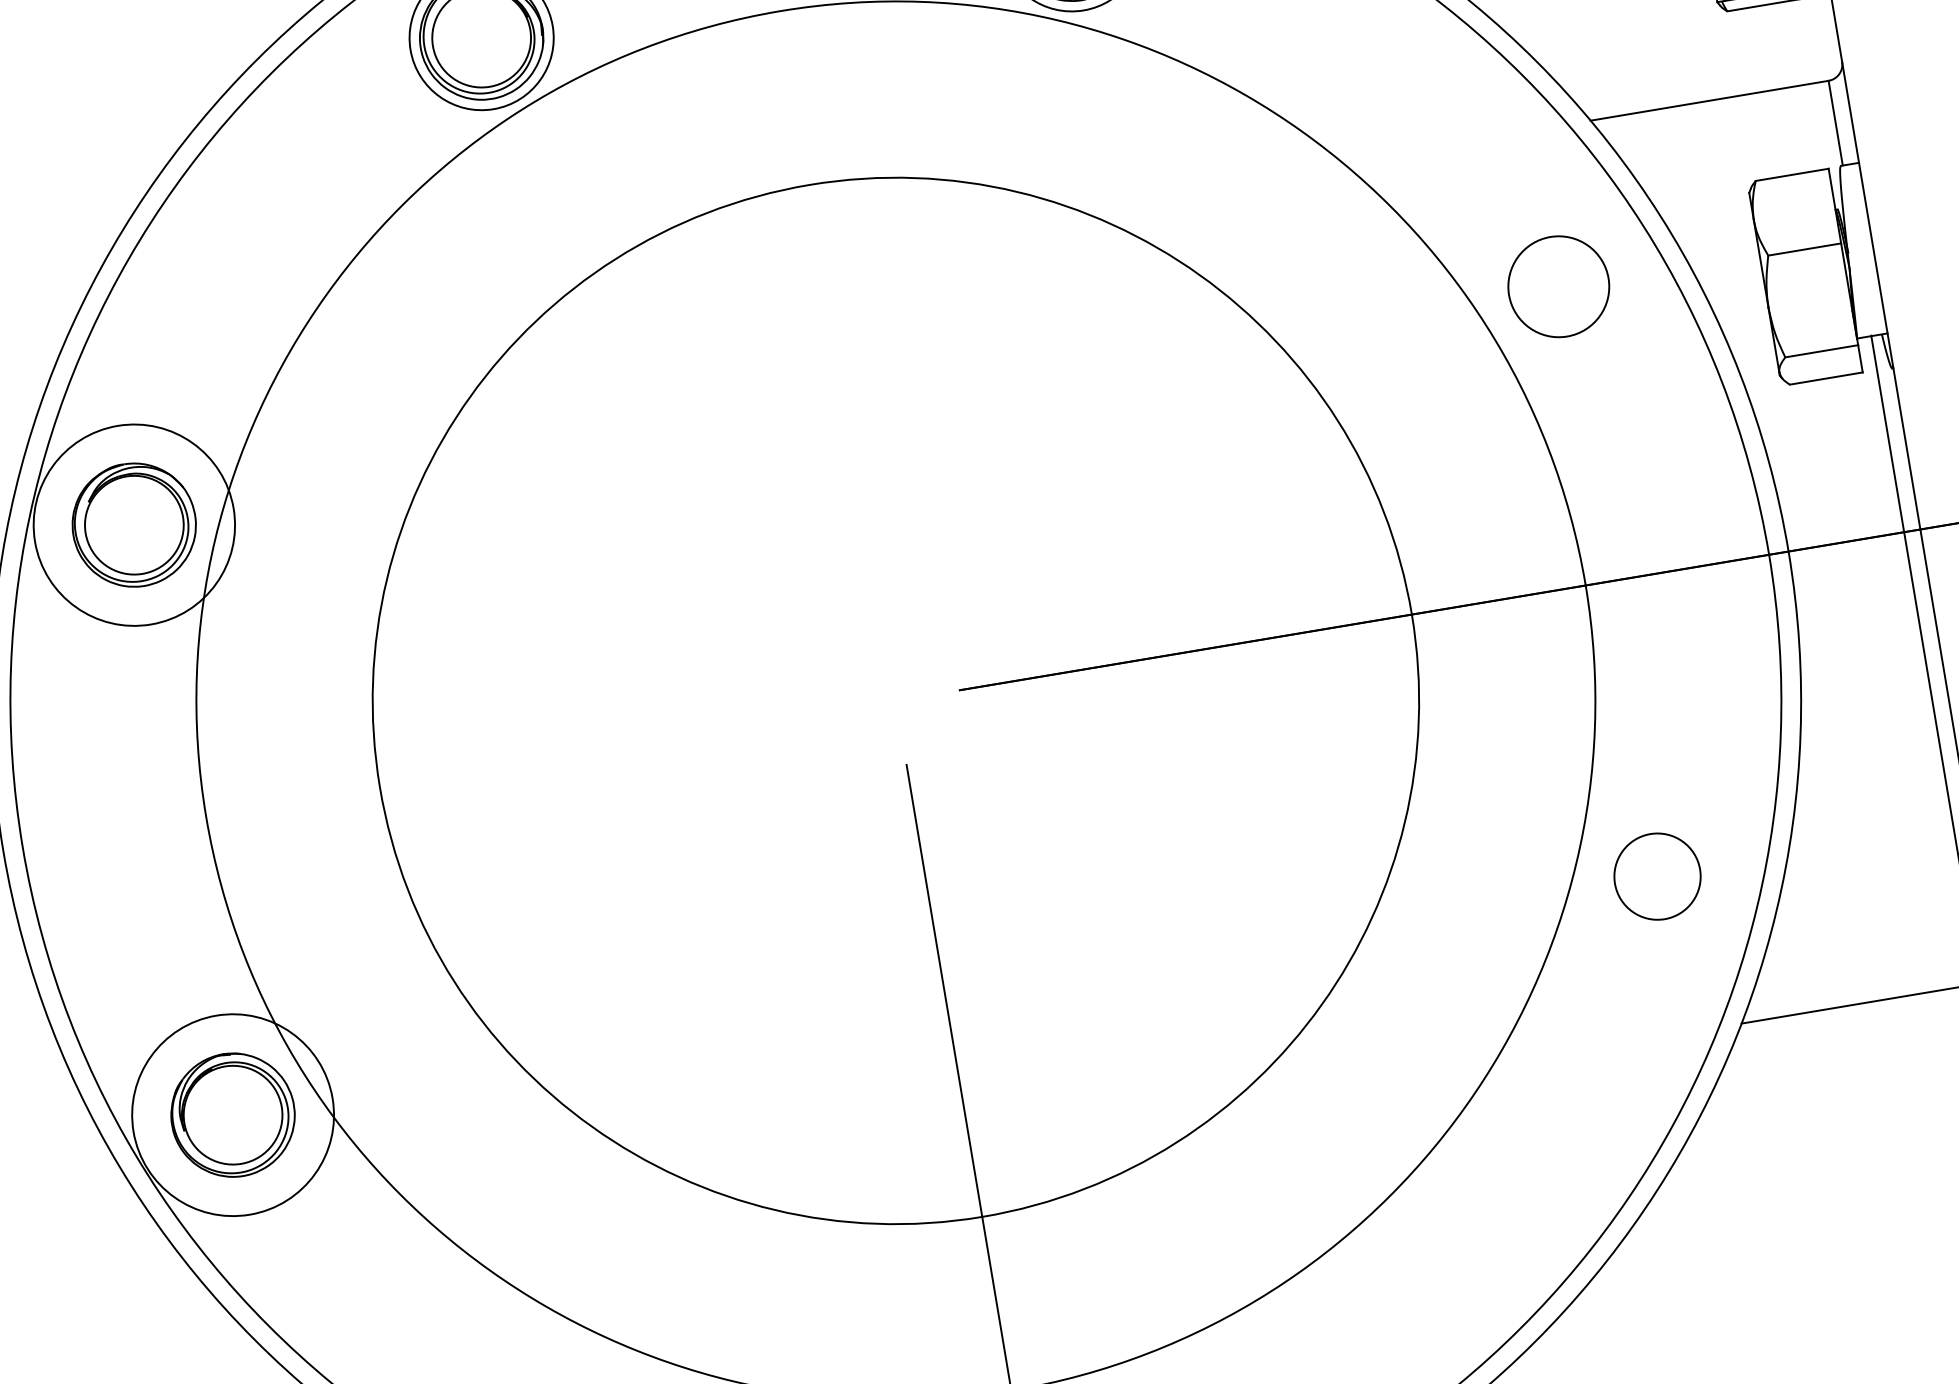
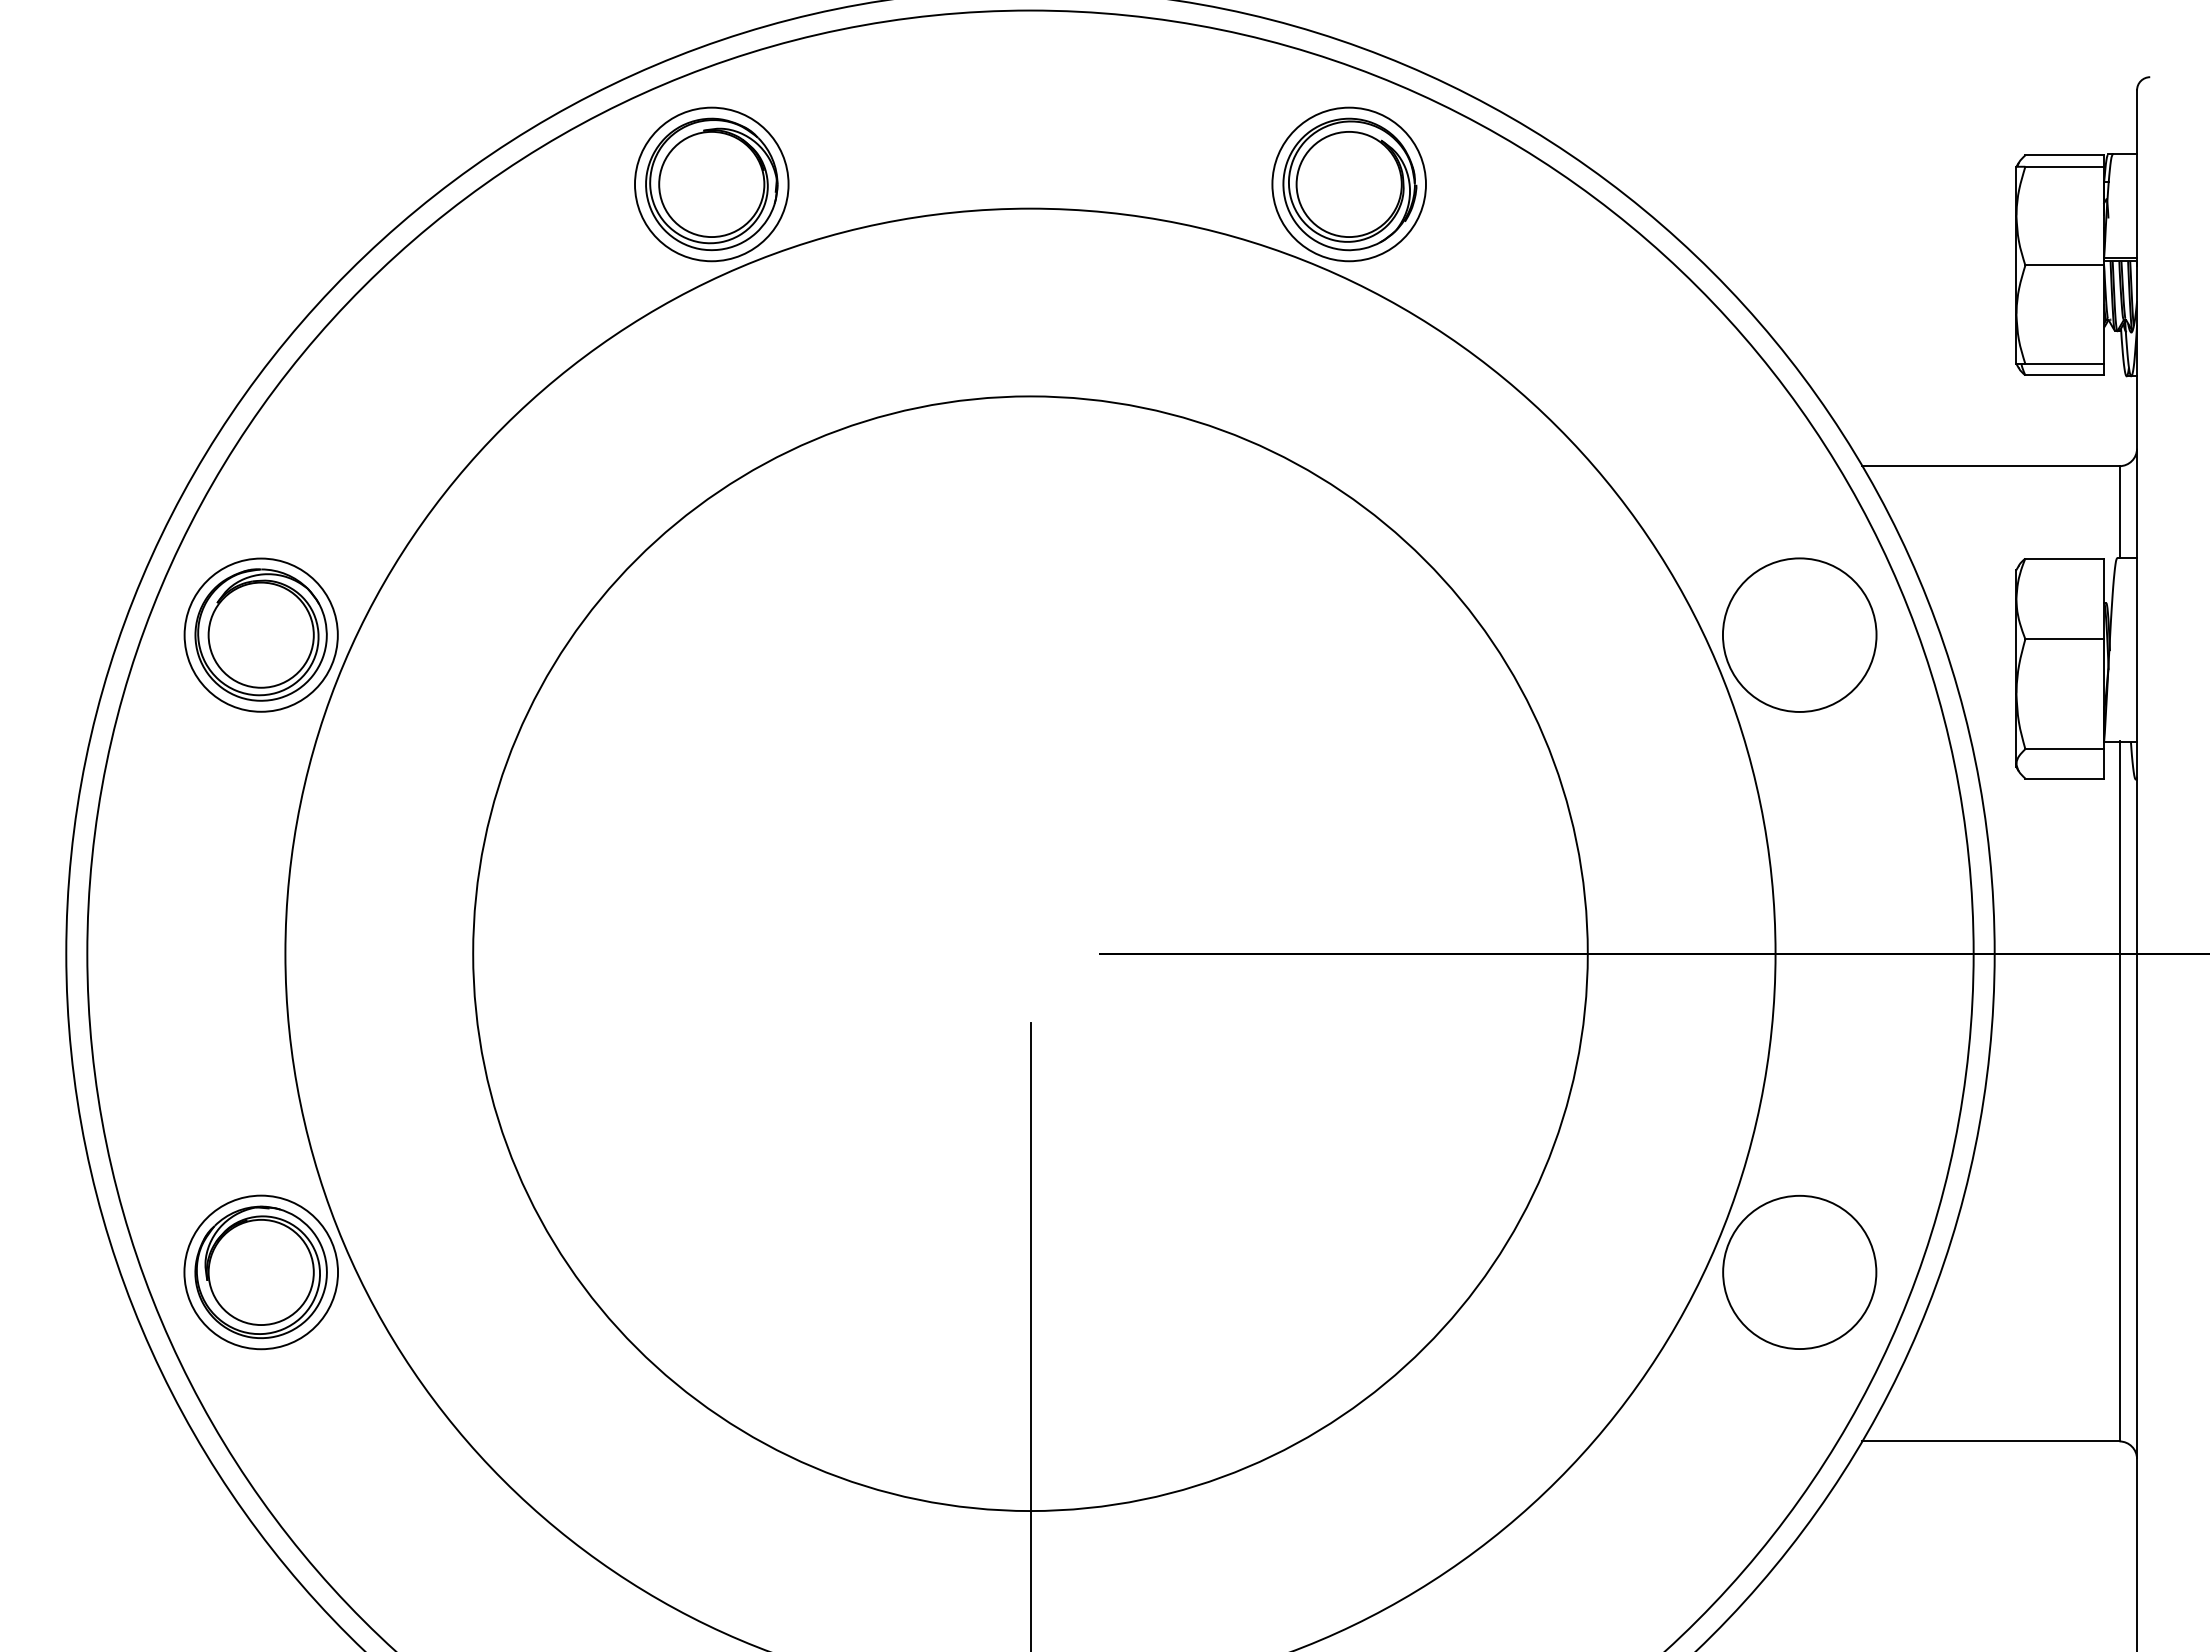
circle: (1558, 286) -> (1799, 634), size x1.43
circle: (133, 524) -> (260, 634), size x0.71
circle: (1657, 876) -> (1799, 1271), size x1.67
circle: (233, 1115) -> (261, 1272), size x0.71

